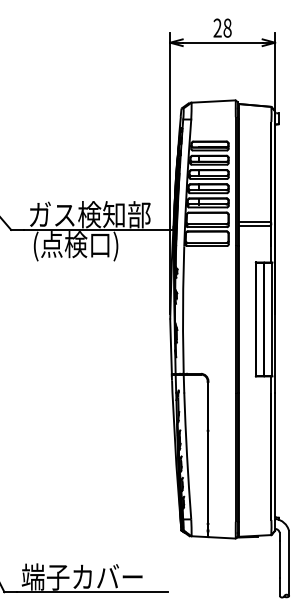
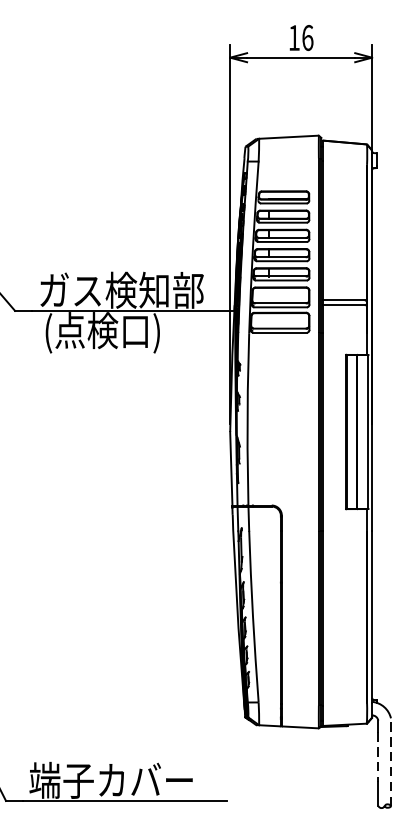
text: (222, 27) -> (300, 37), 28 -> 16
line: (279, 559) -> (378, 756), solid -> dashed
line: (289, 563) -> (391, 762), solid -> dashed

